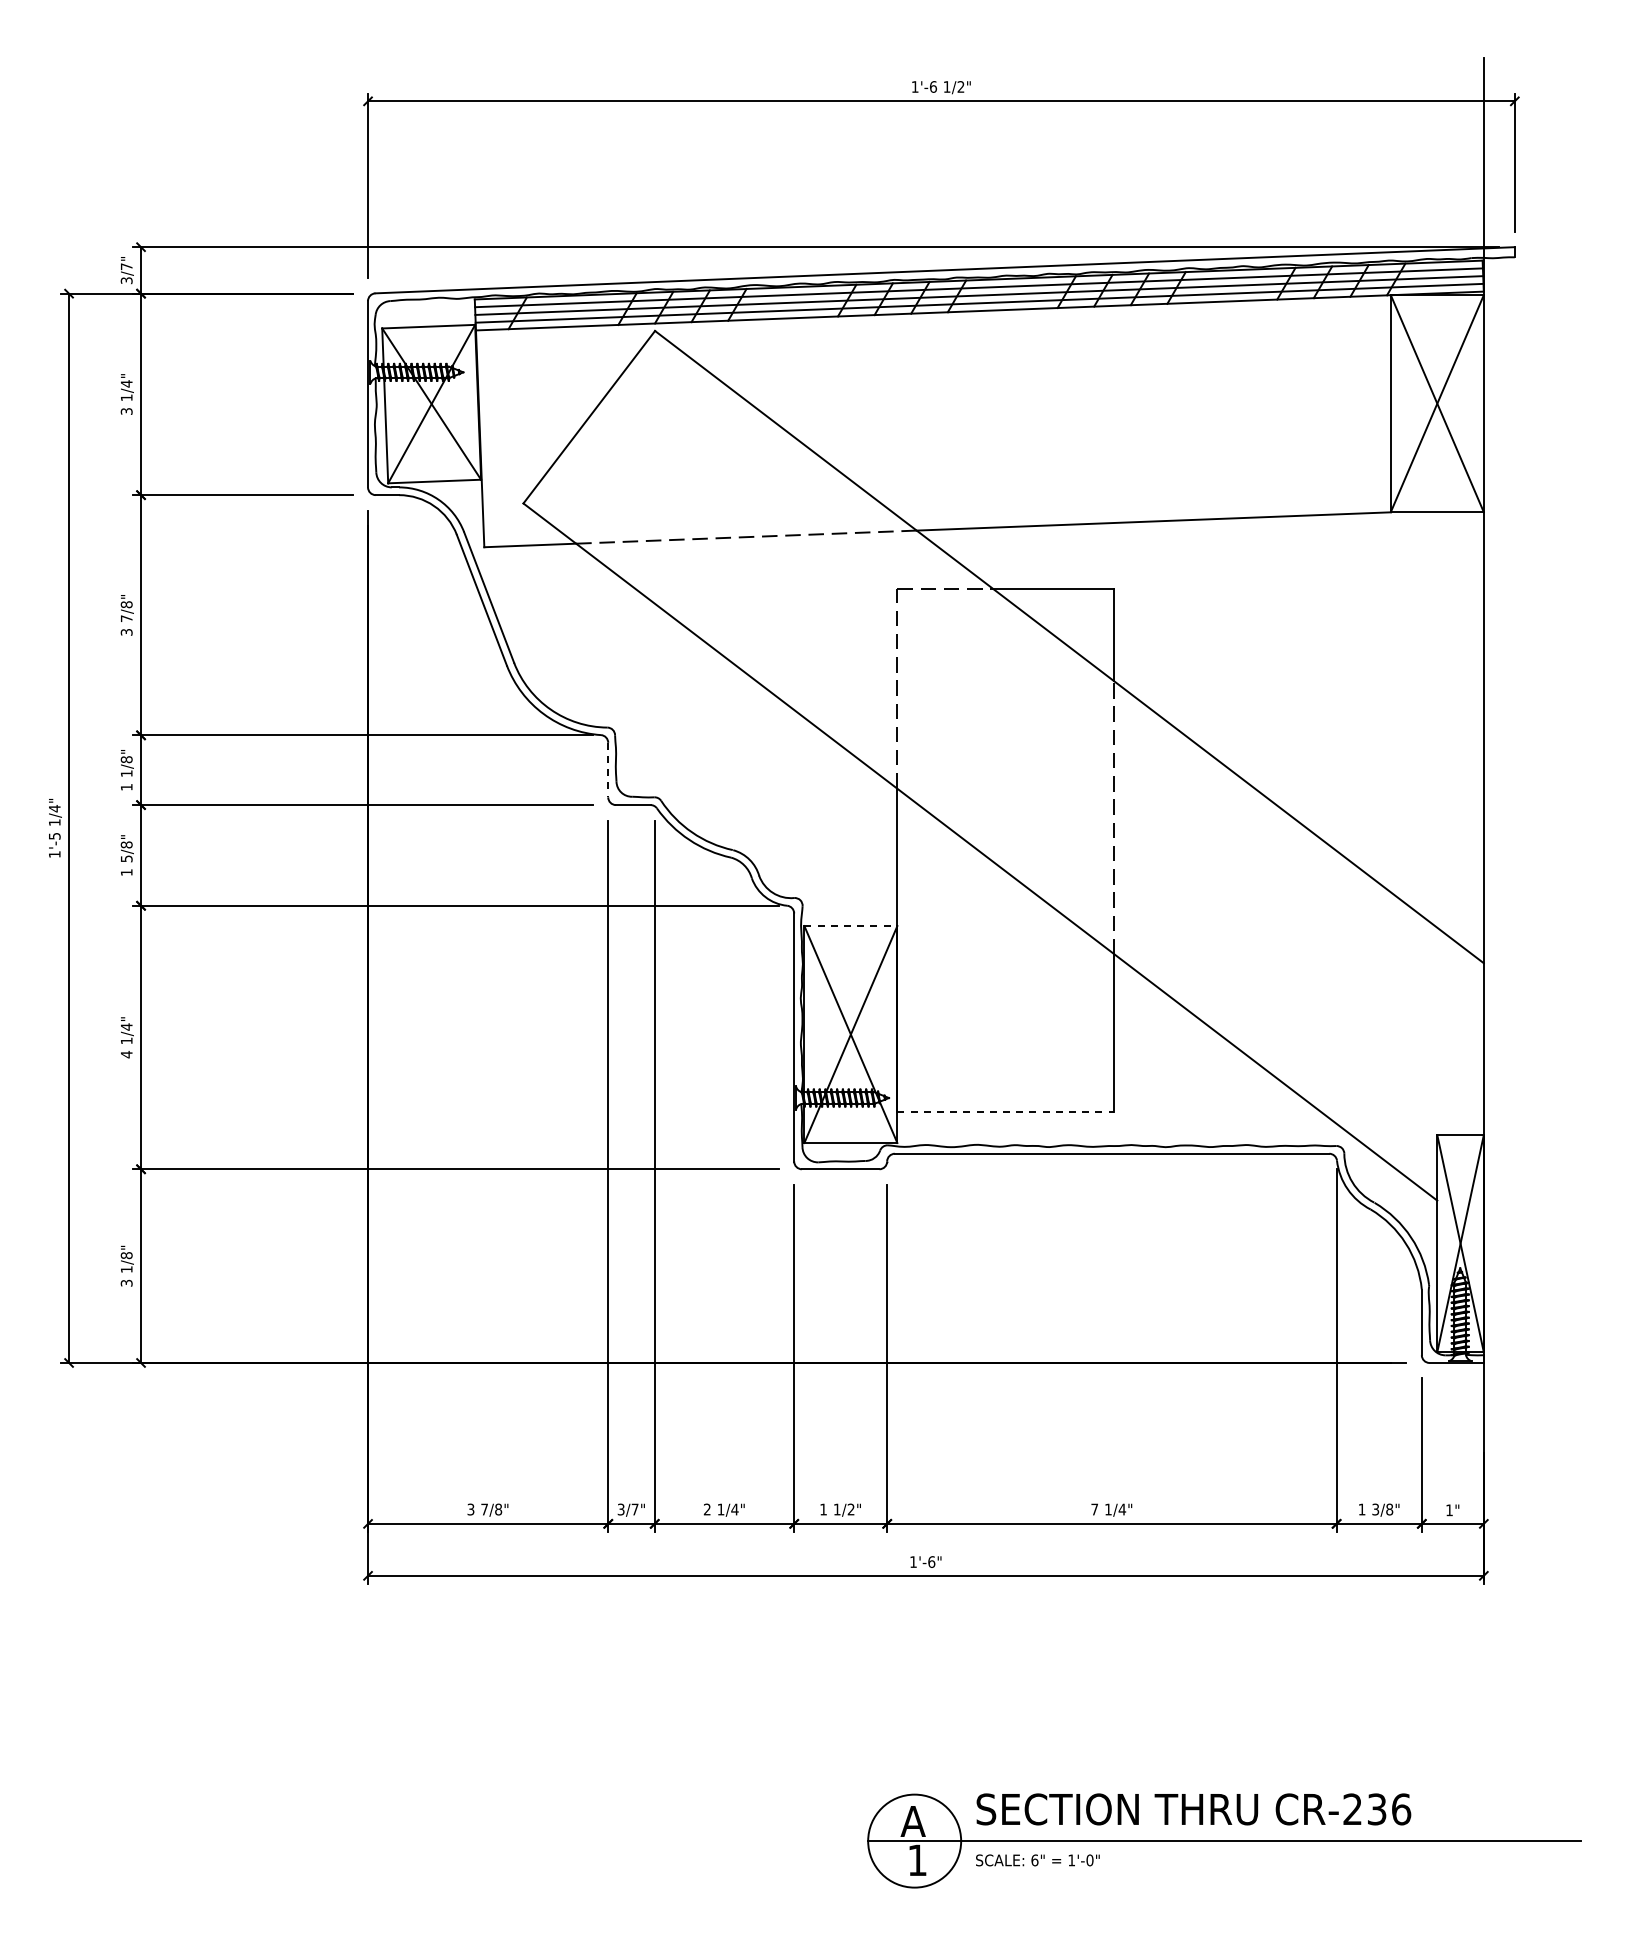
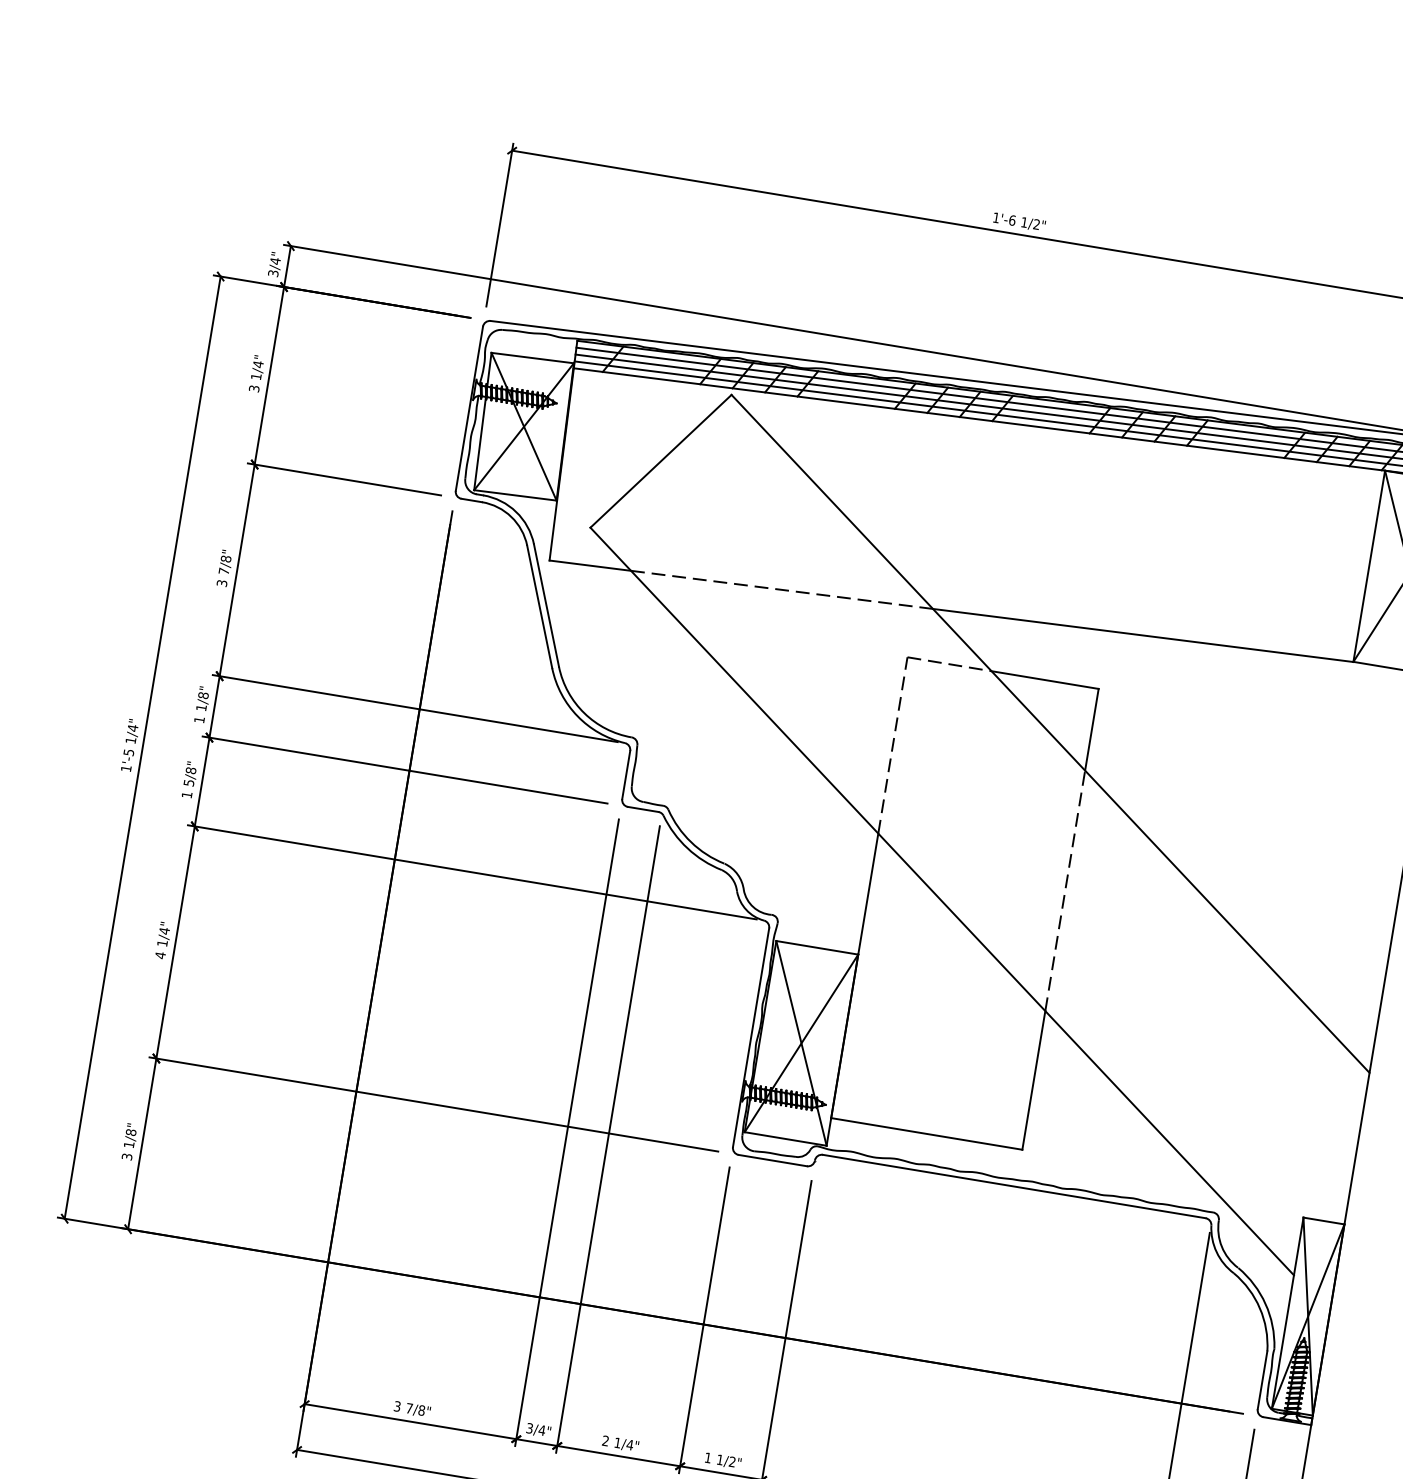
text: (126, 266) -> (275, 260), 3/7" -> 3/4"
line: (608, 770) -> (626, 775), dashed -> solid
line: (851, 926) -> (817, 948), dashed -> solid
line: (1006, 1111) -> (927, 1133), dashed -> solid
text: (634, 1509) -> (541, 1430), 3/7" -> 3/4"

